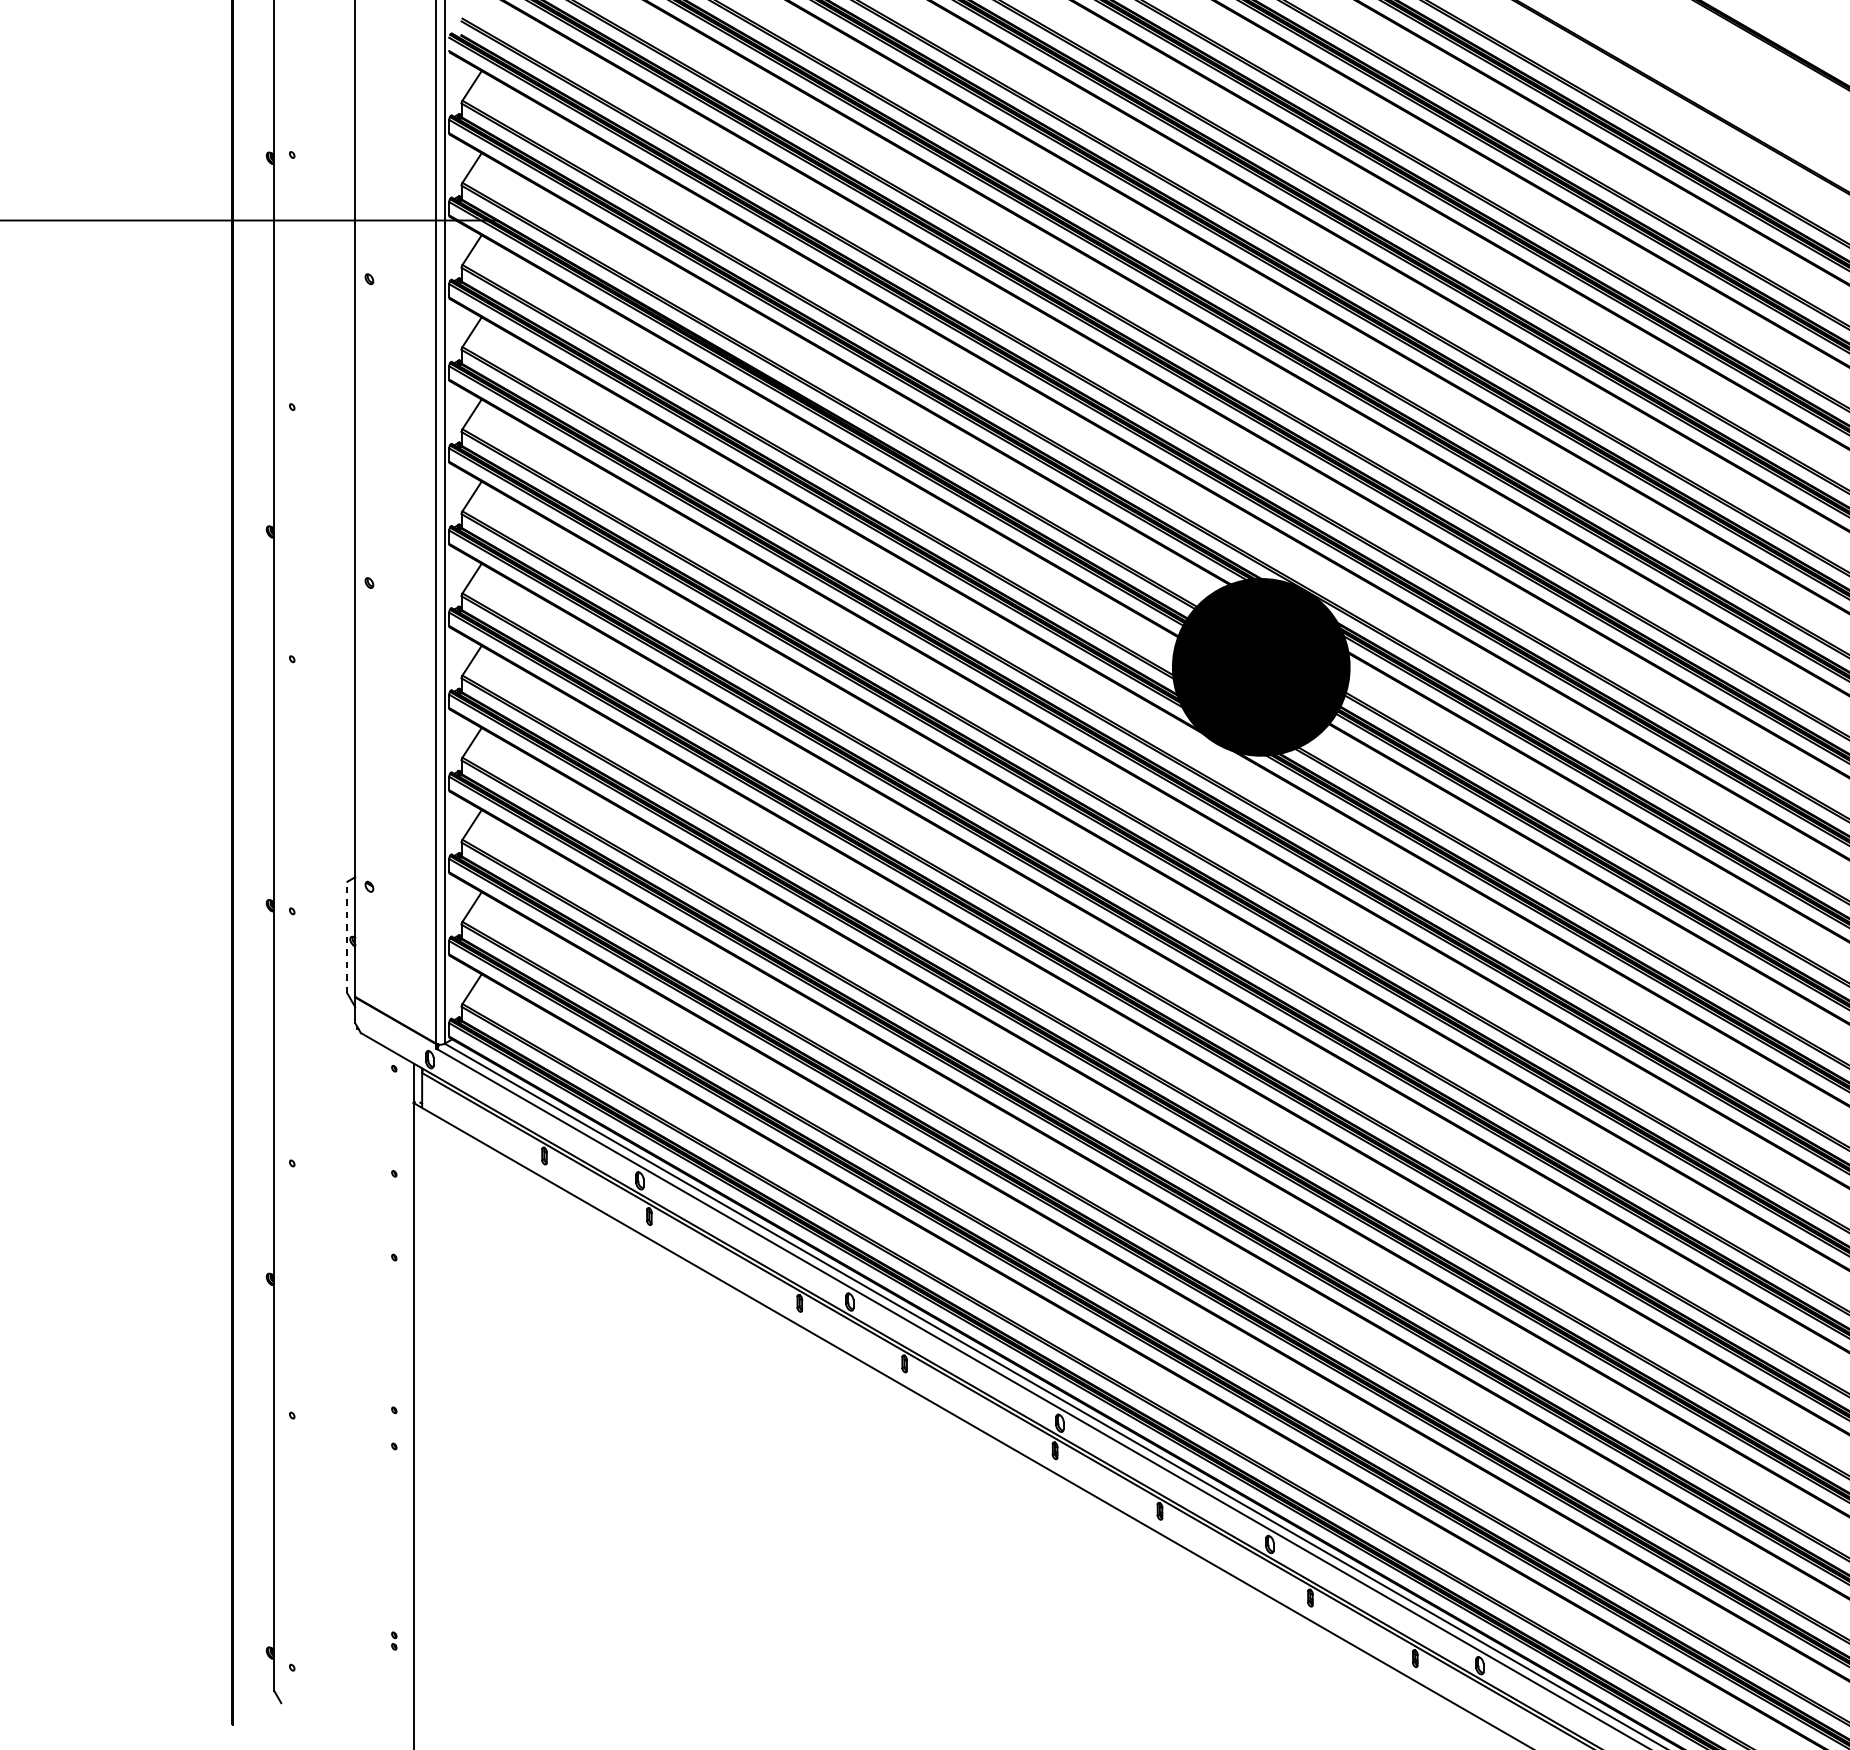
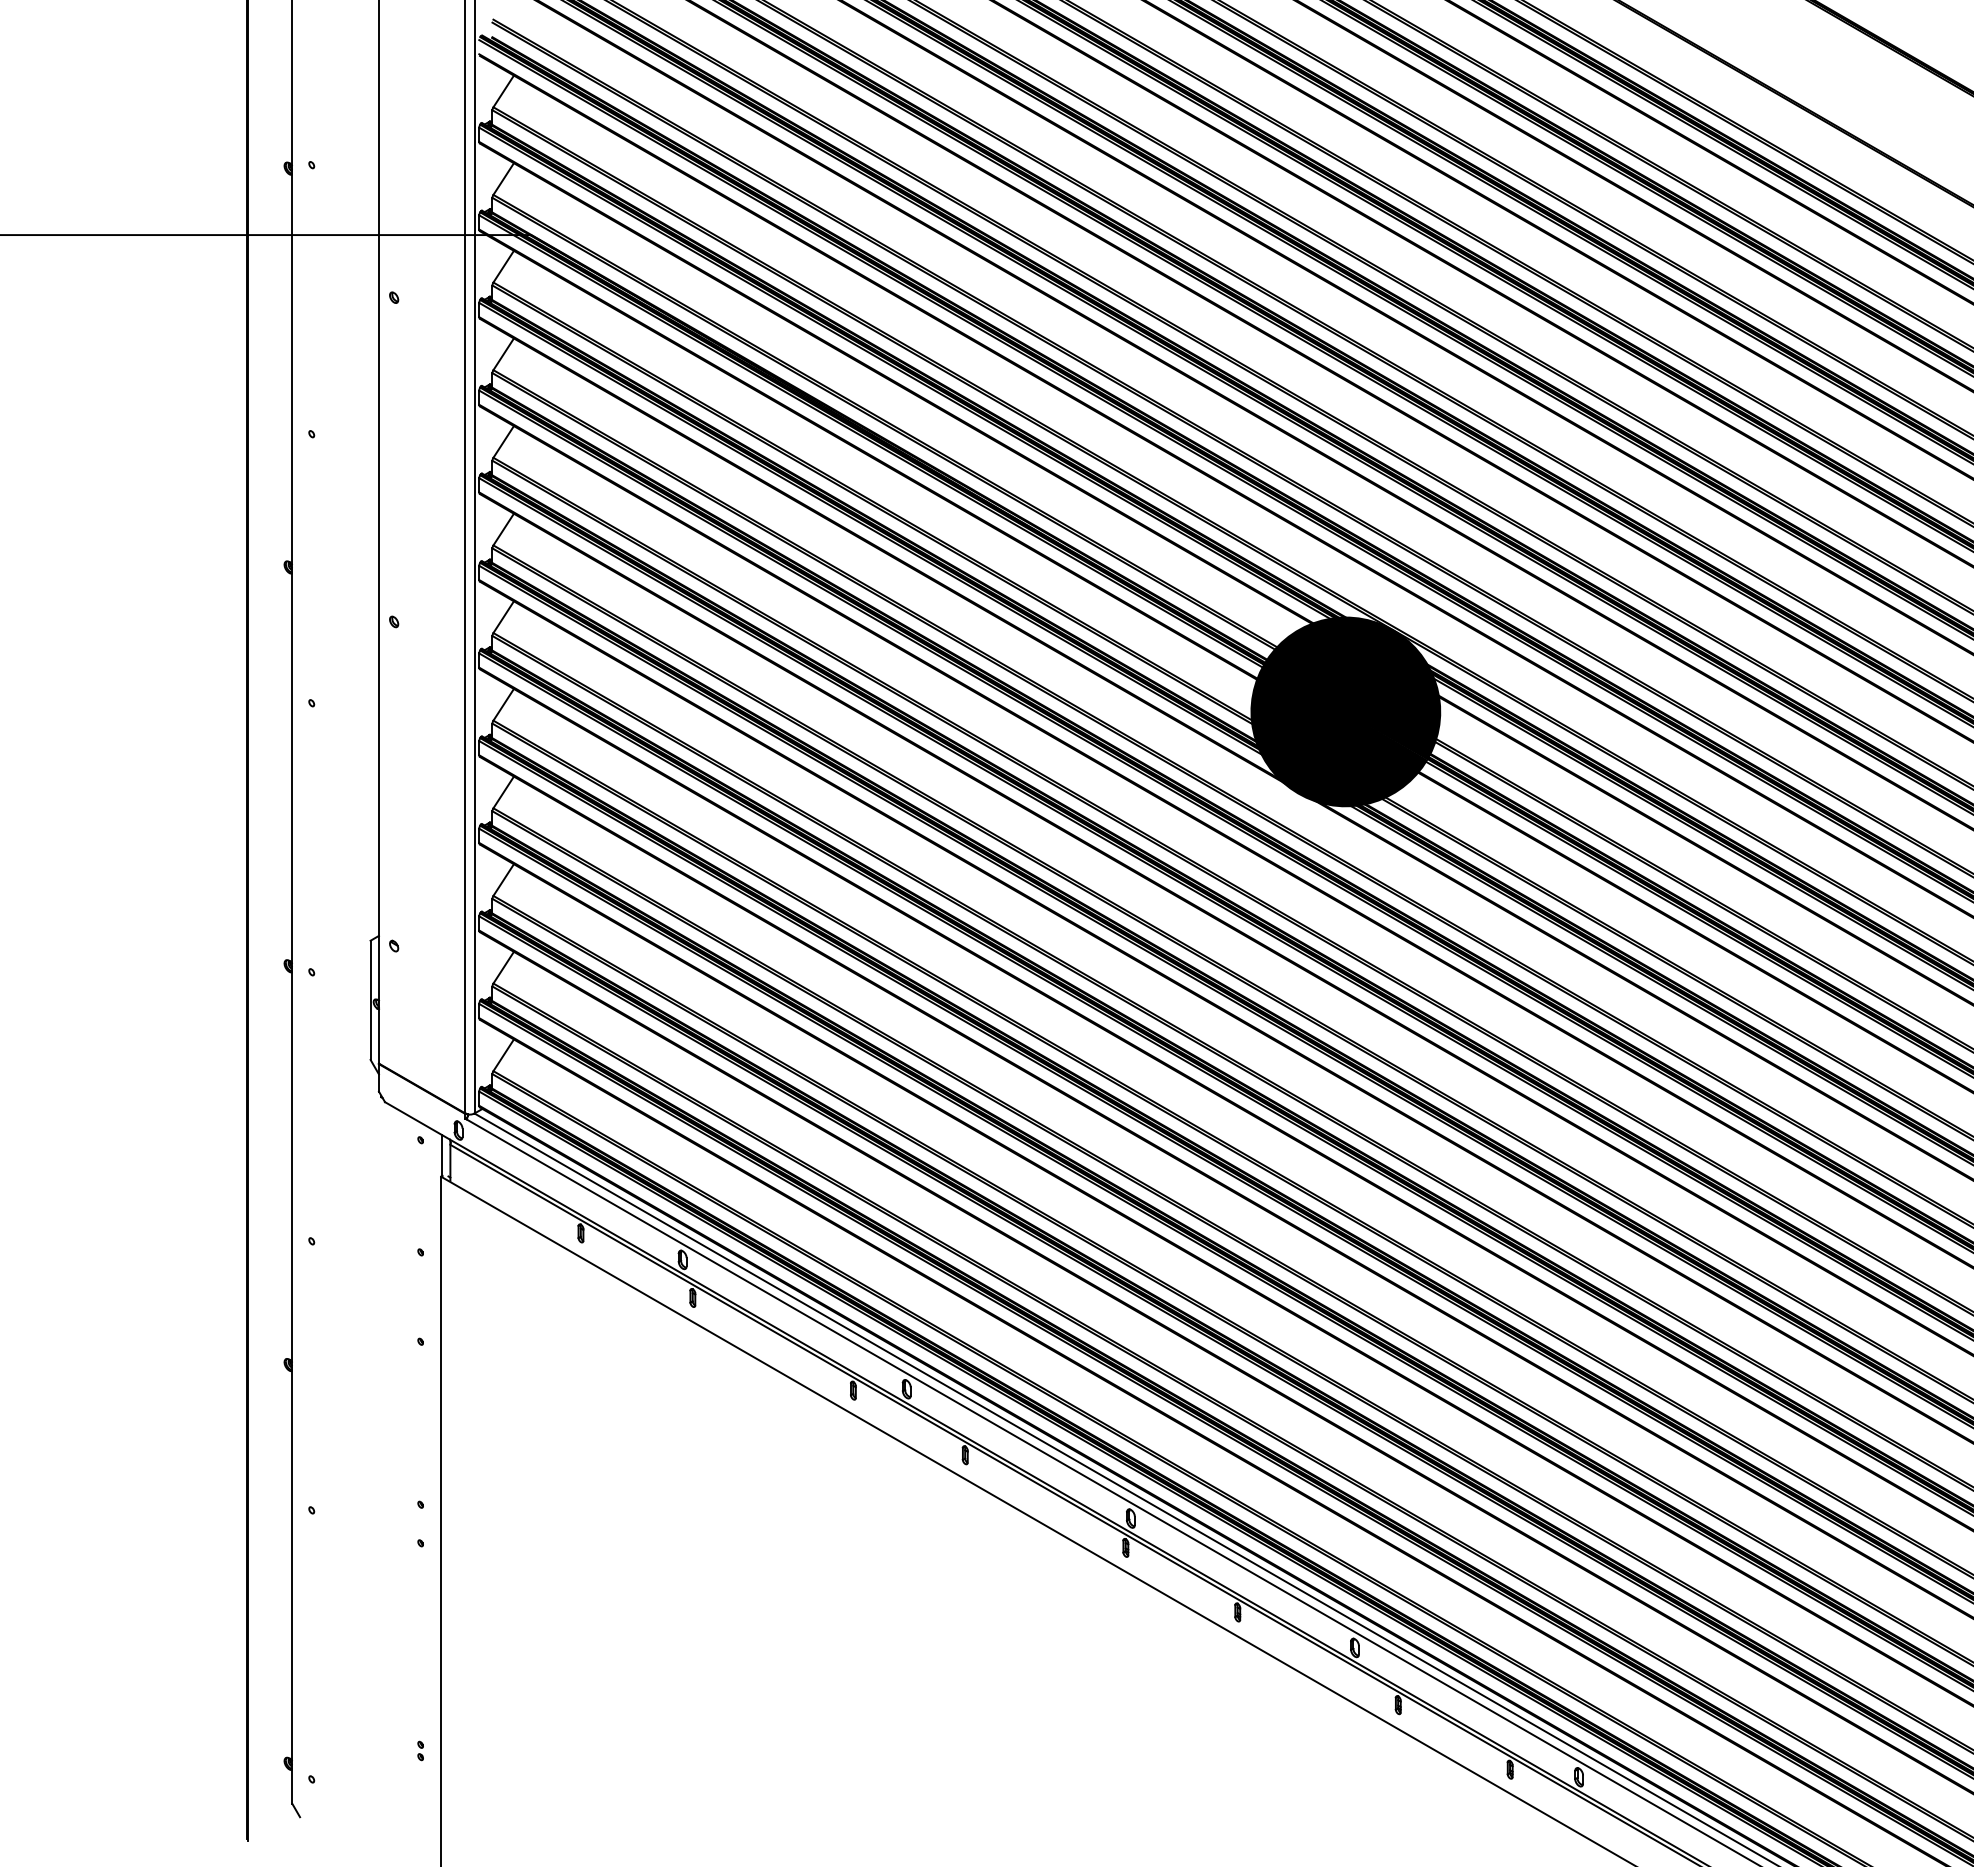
line: (347, 937) -> (370, 1000), dashed -> solid

